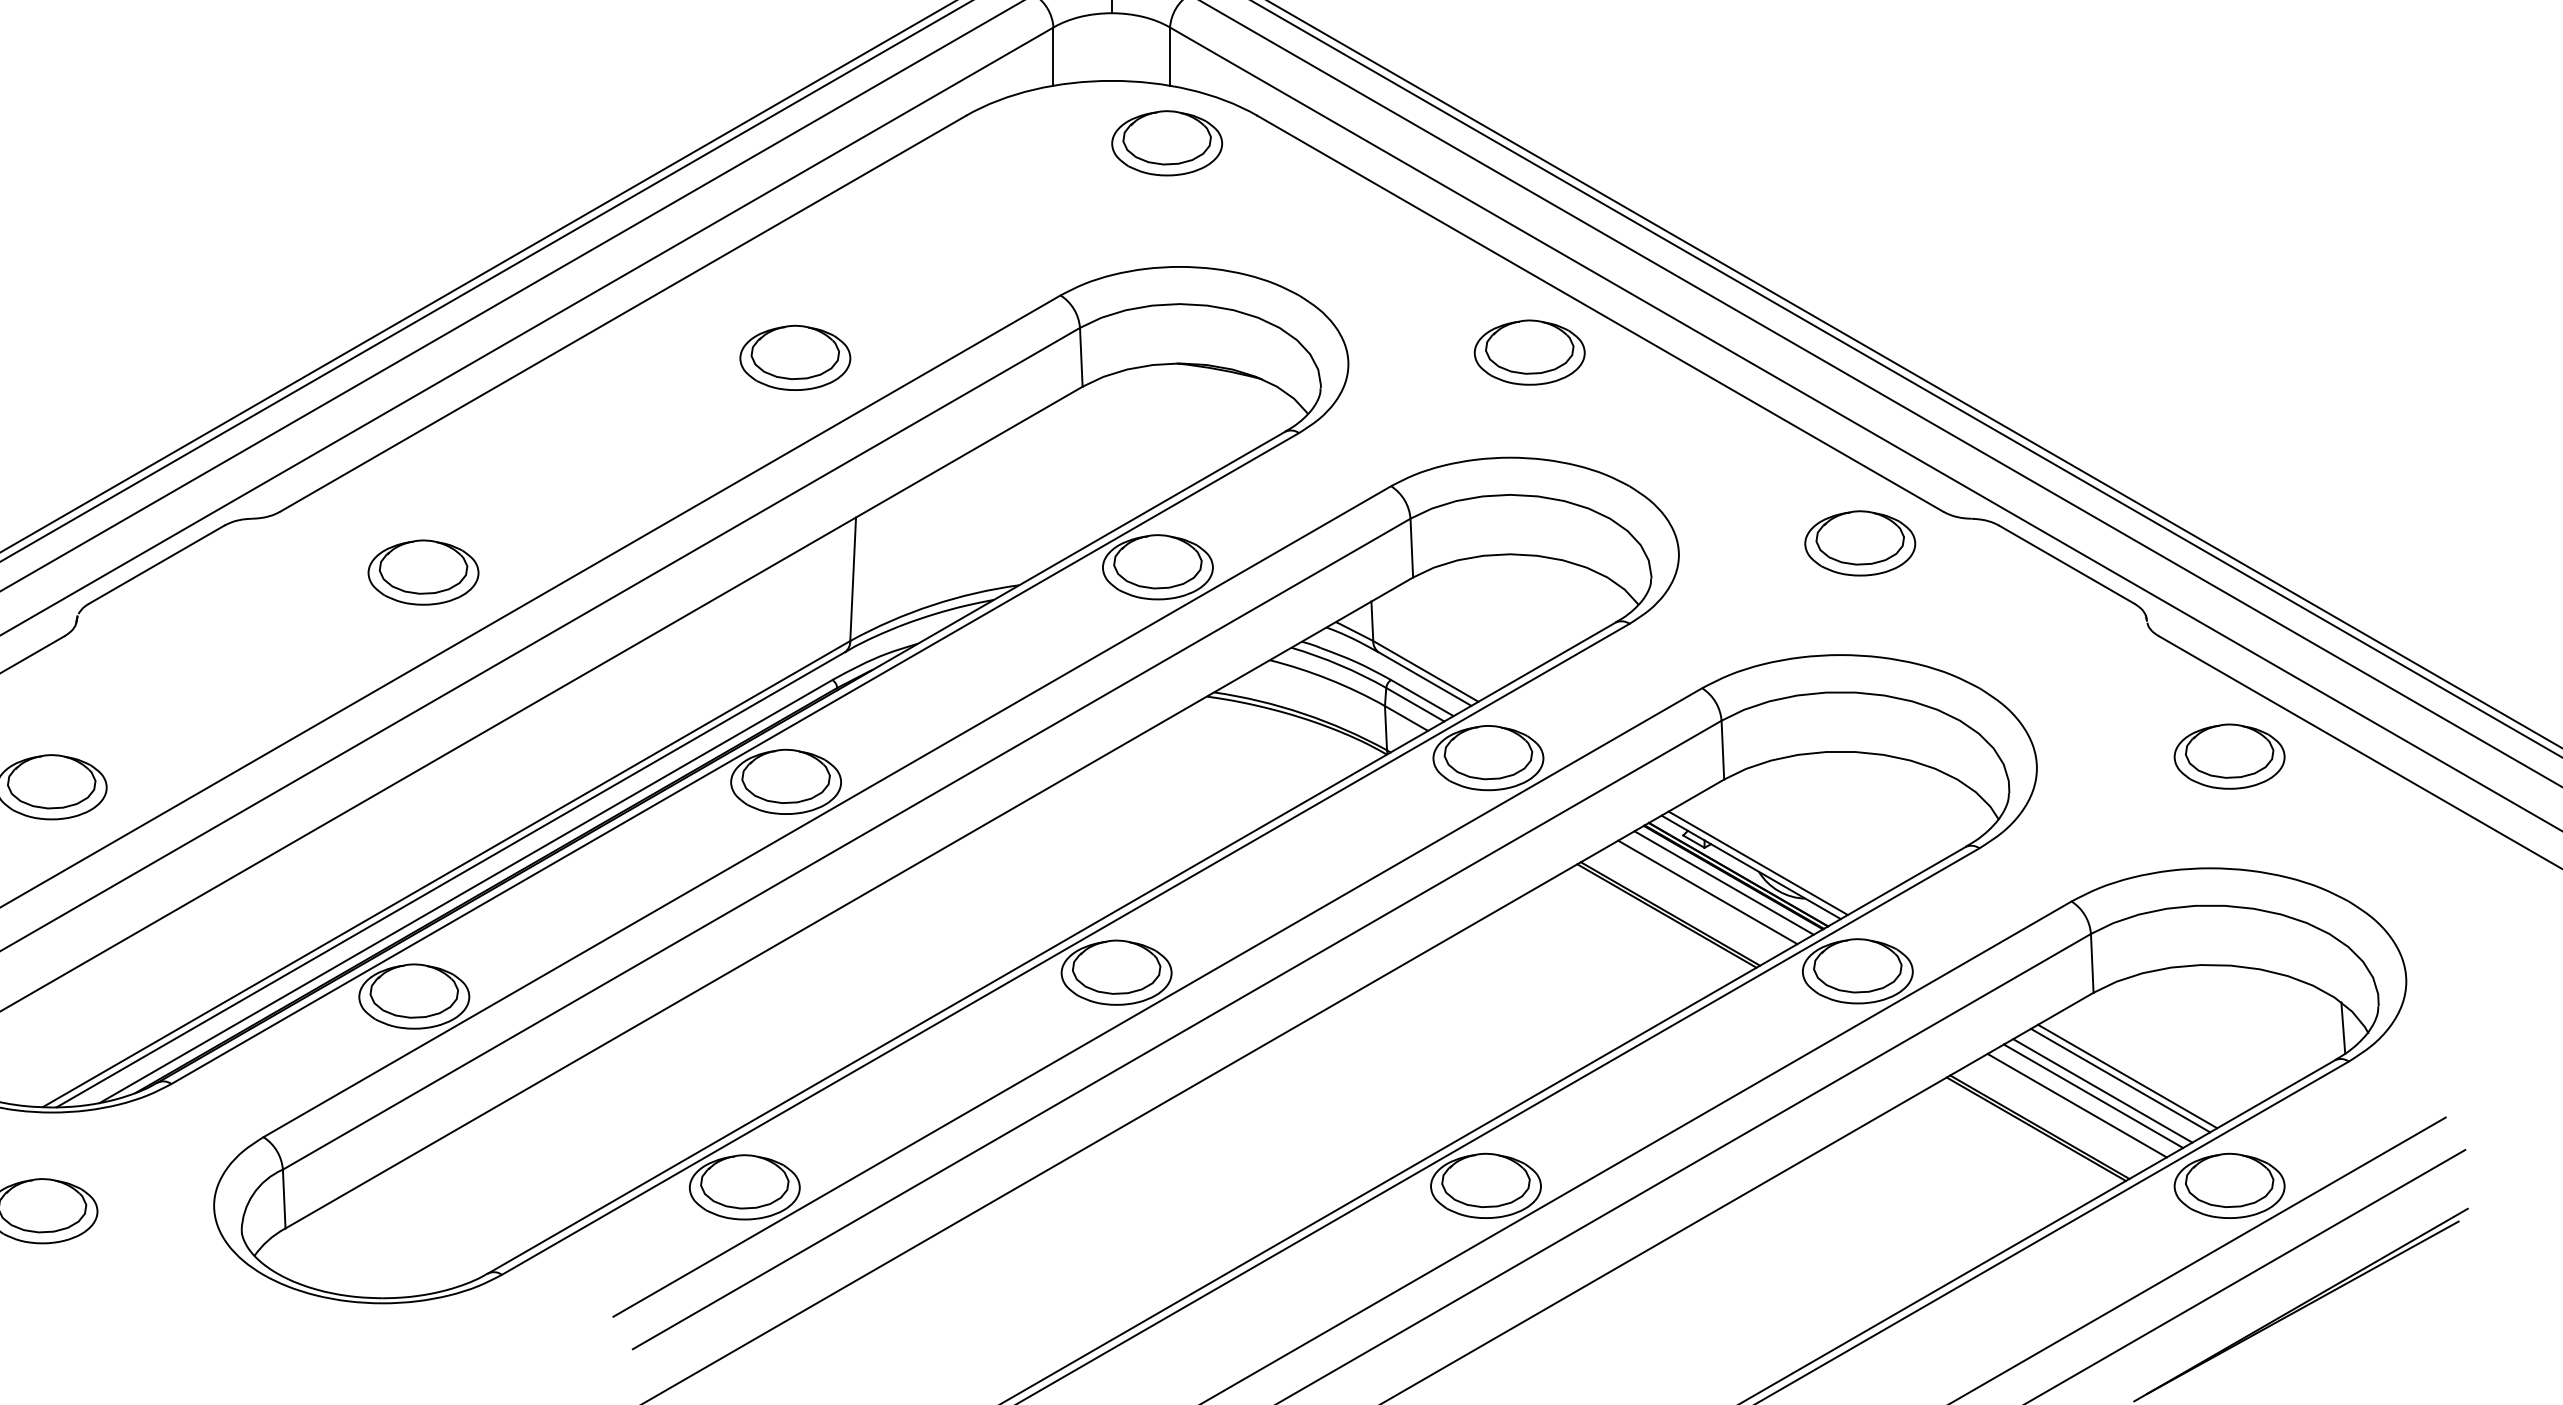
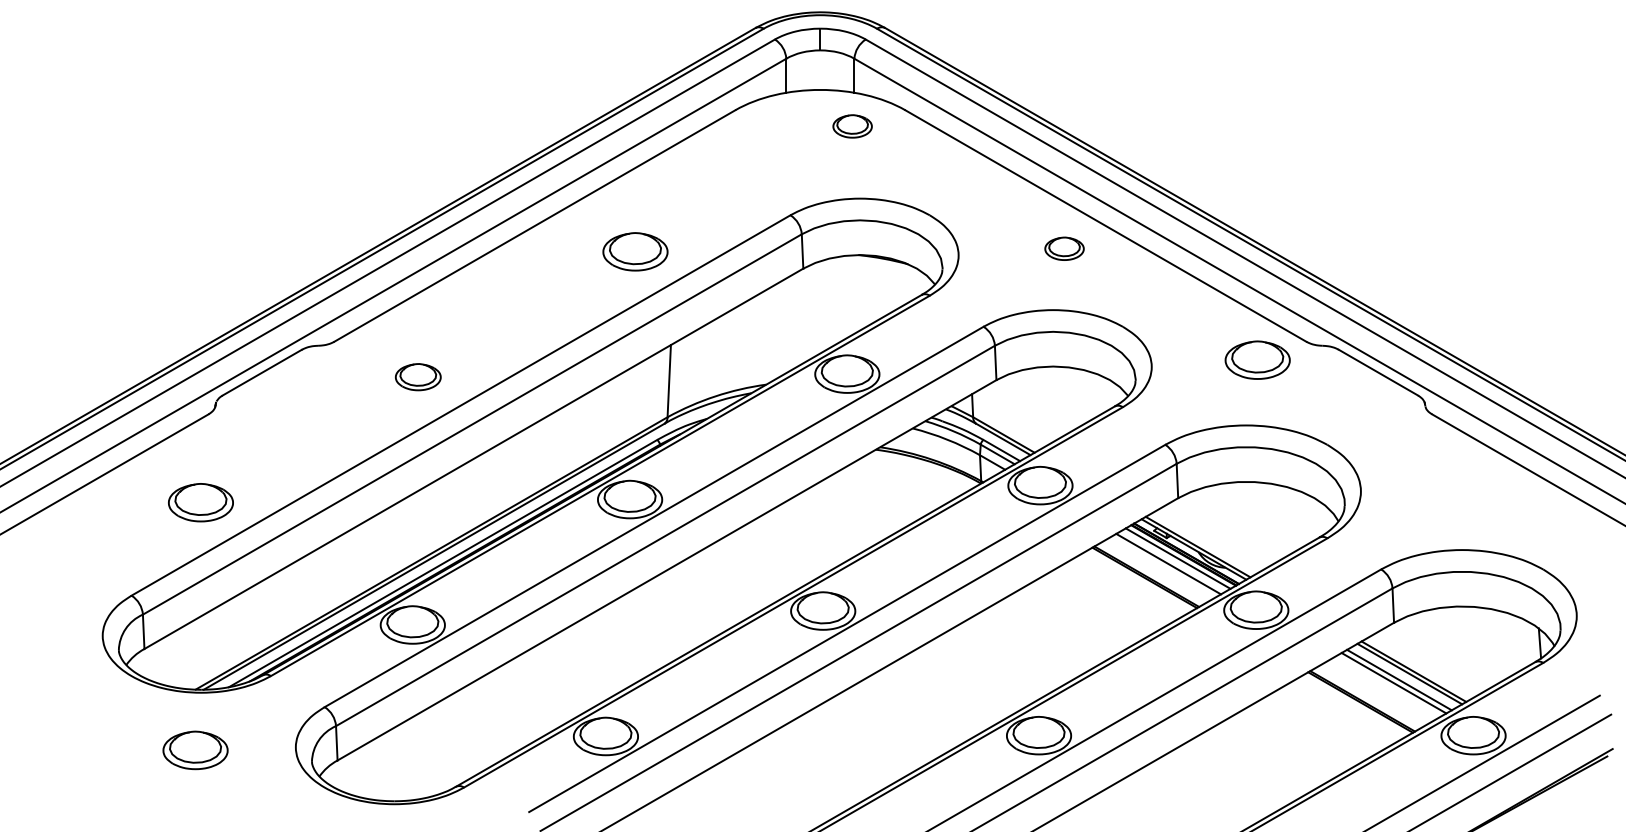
part: (1166, 143) -> (852, 126), size x0.6
part: (1529, 352) -> (1064, 248), size x0.6
part: (424, 571) -> (418, 376), size x0.7
part: (2229, 756) -> (1473, 484), removed
line: (2077, 1105) -> (1384, 688), removed

